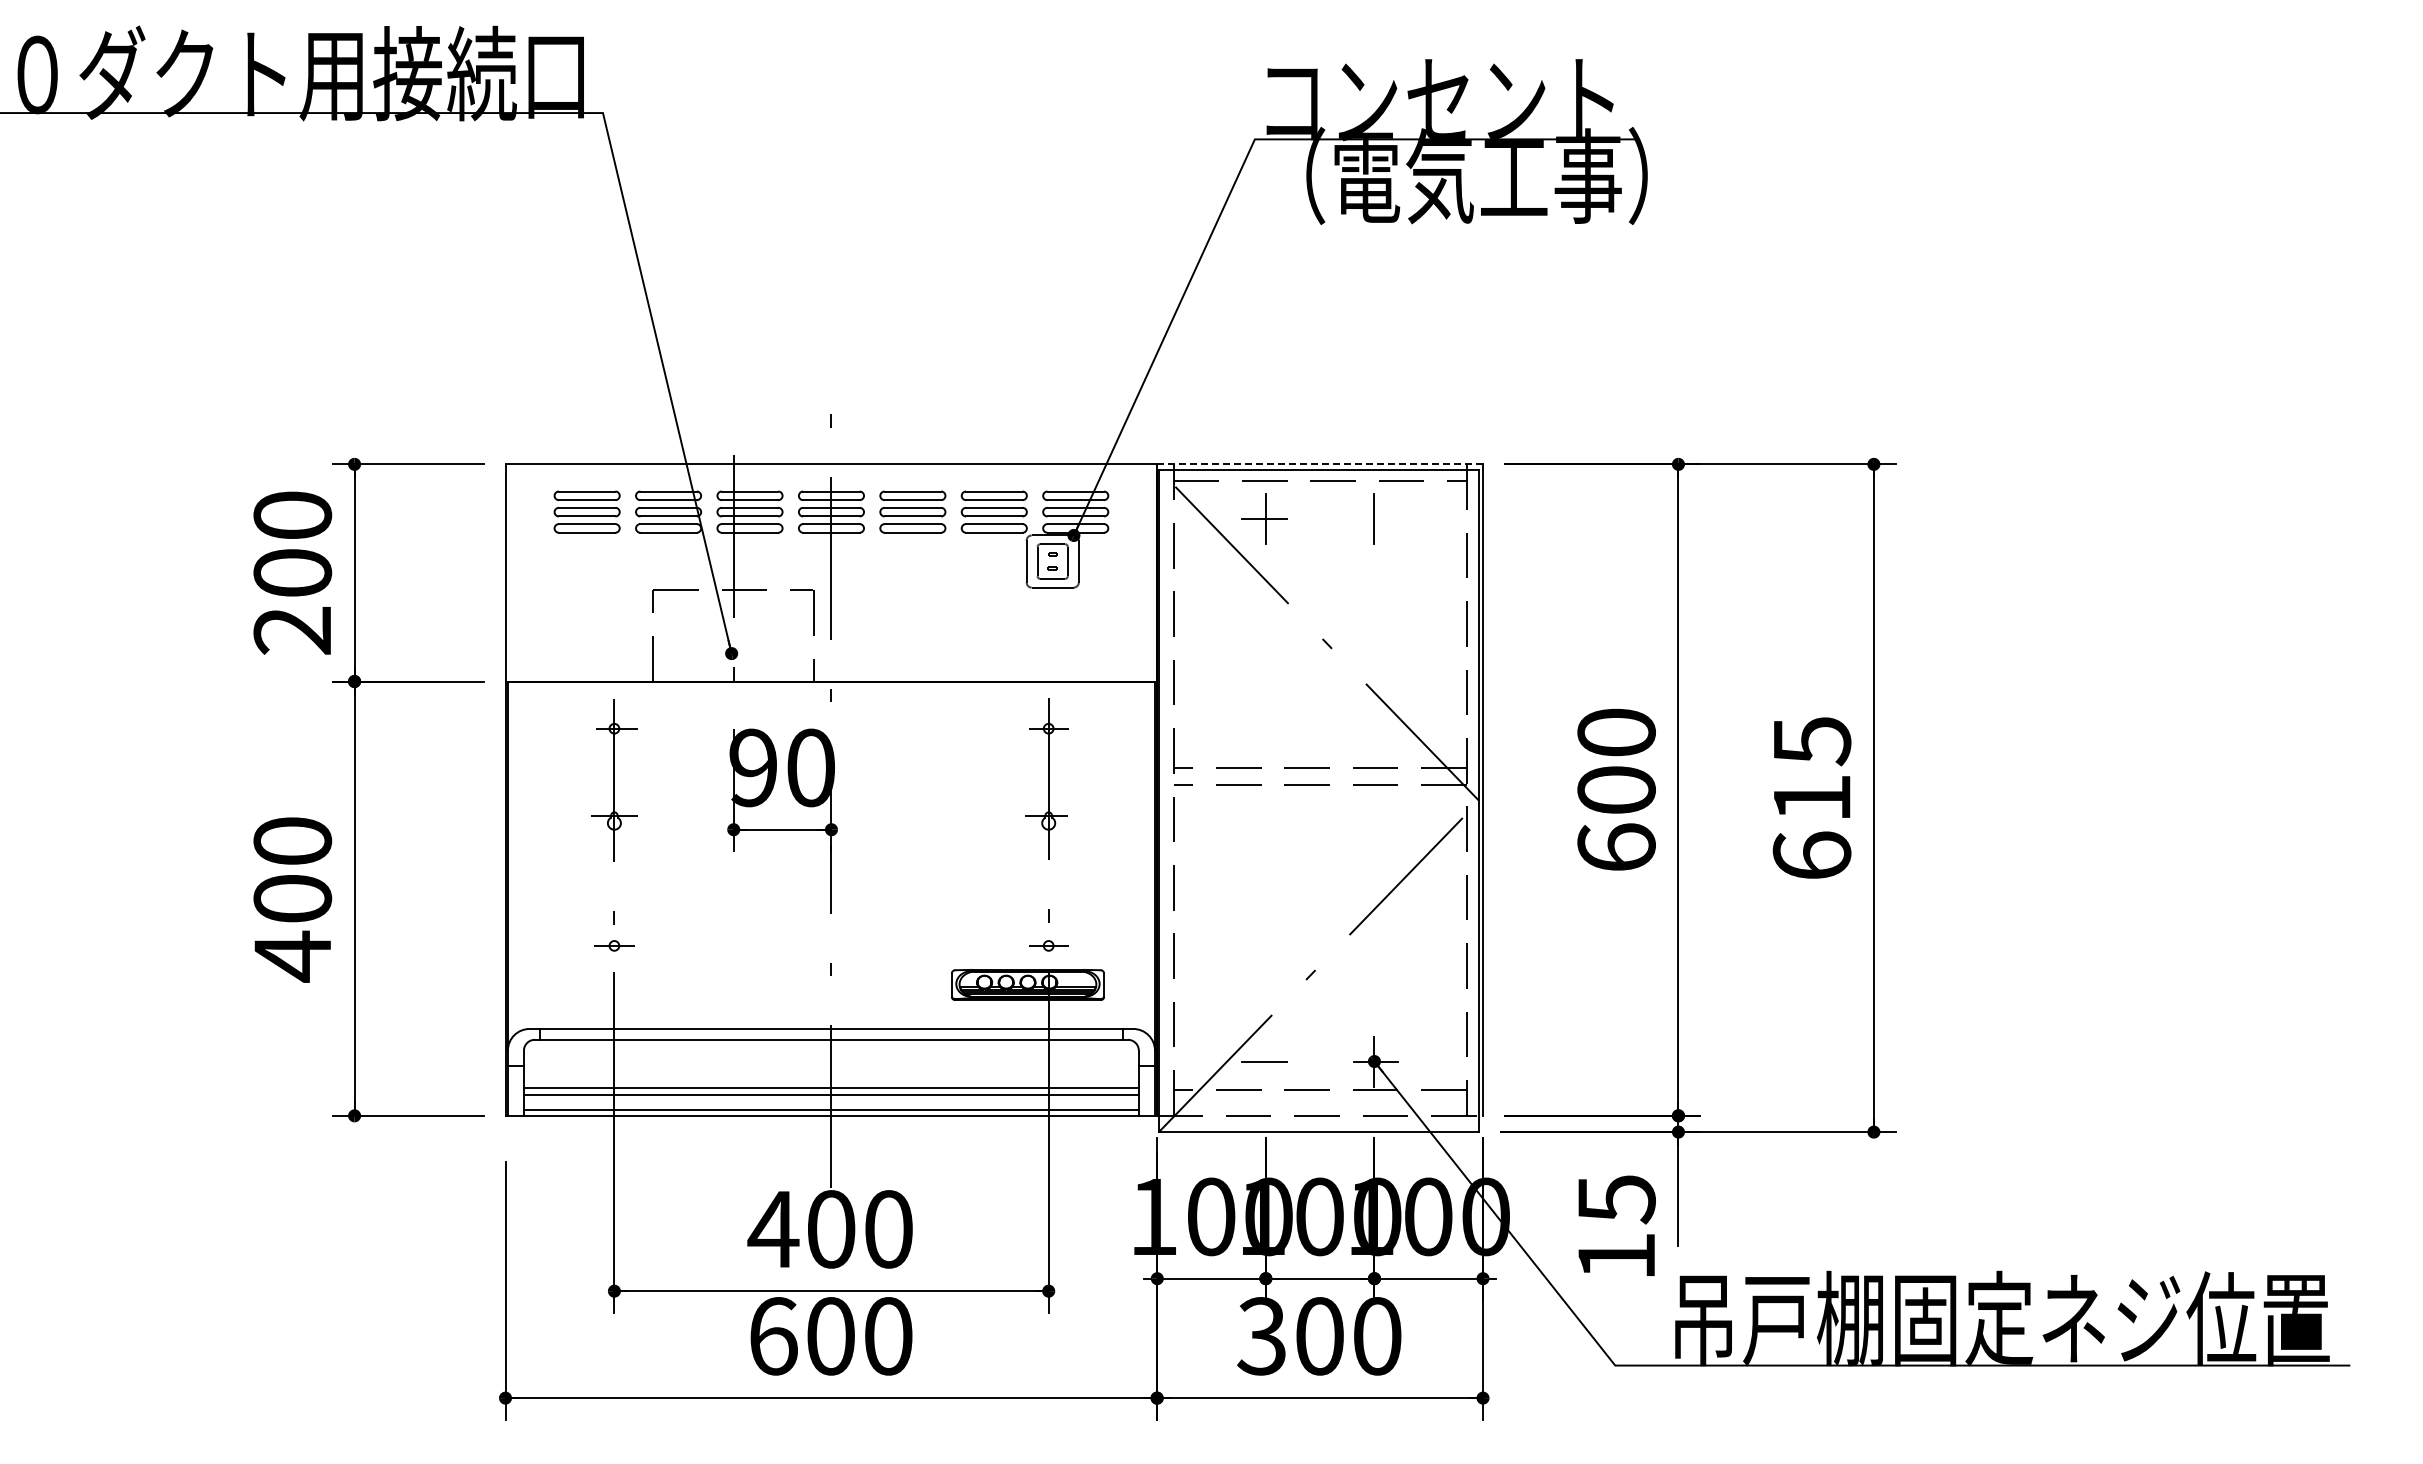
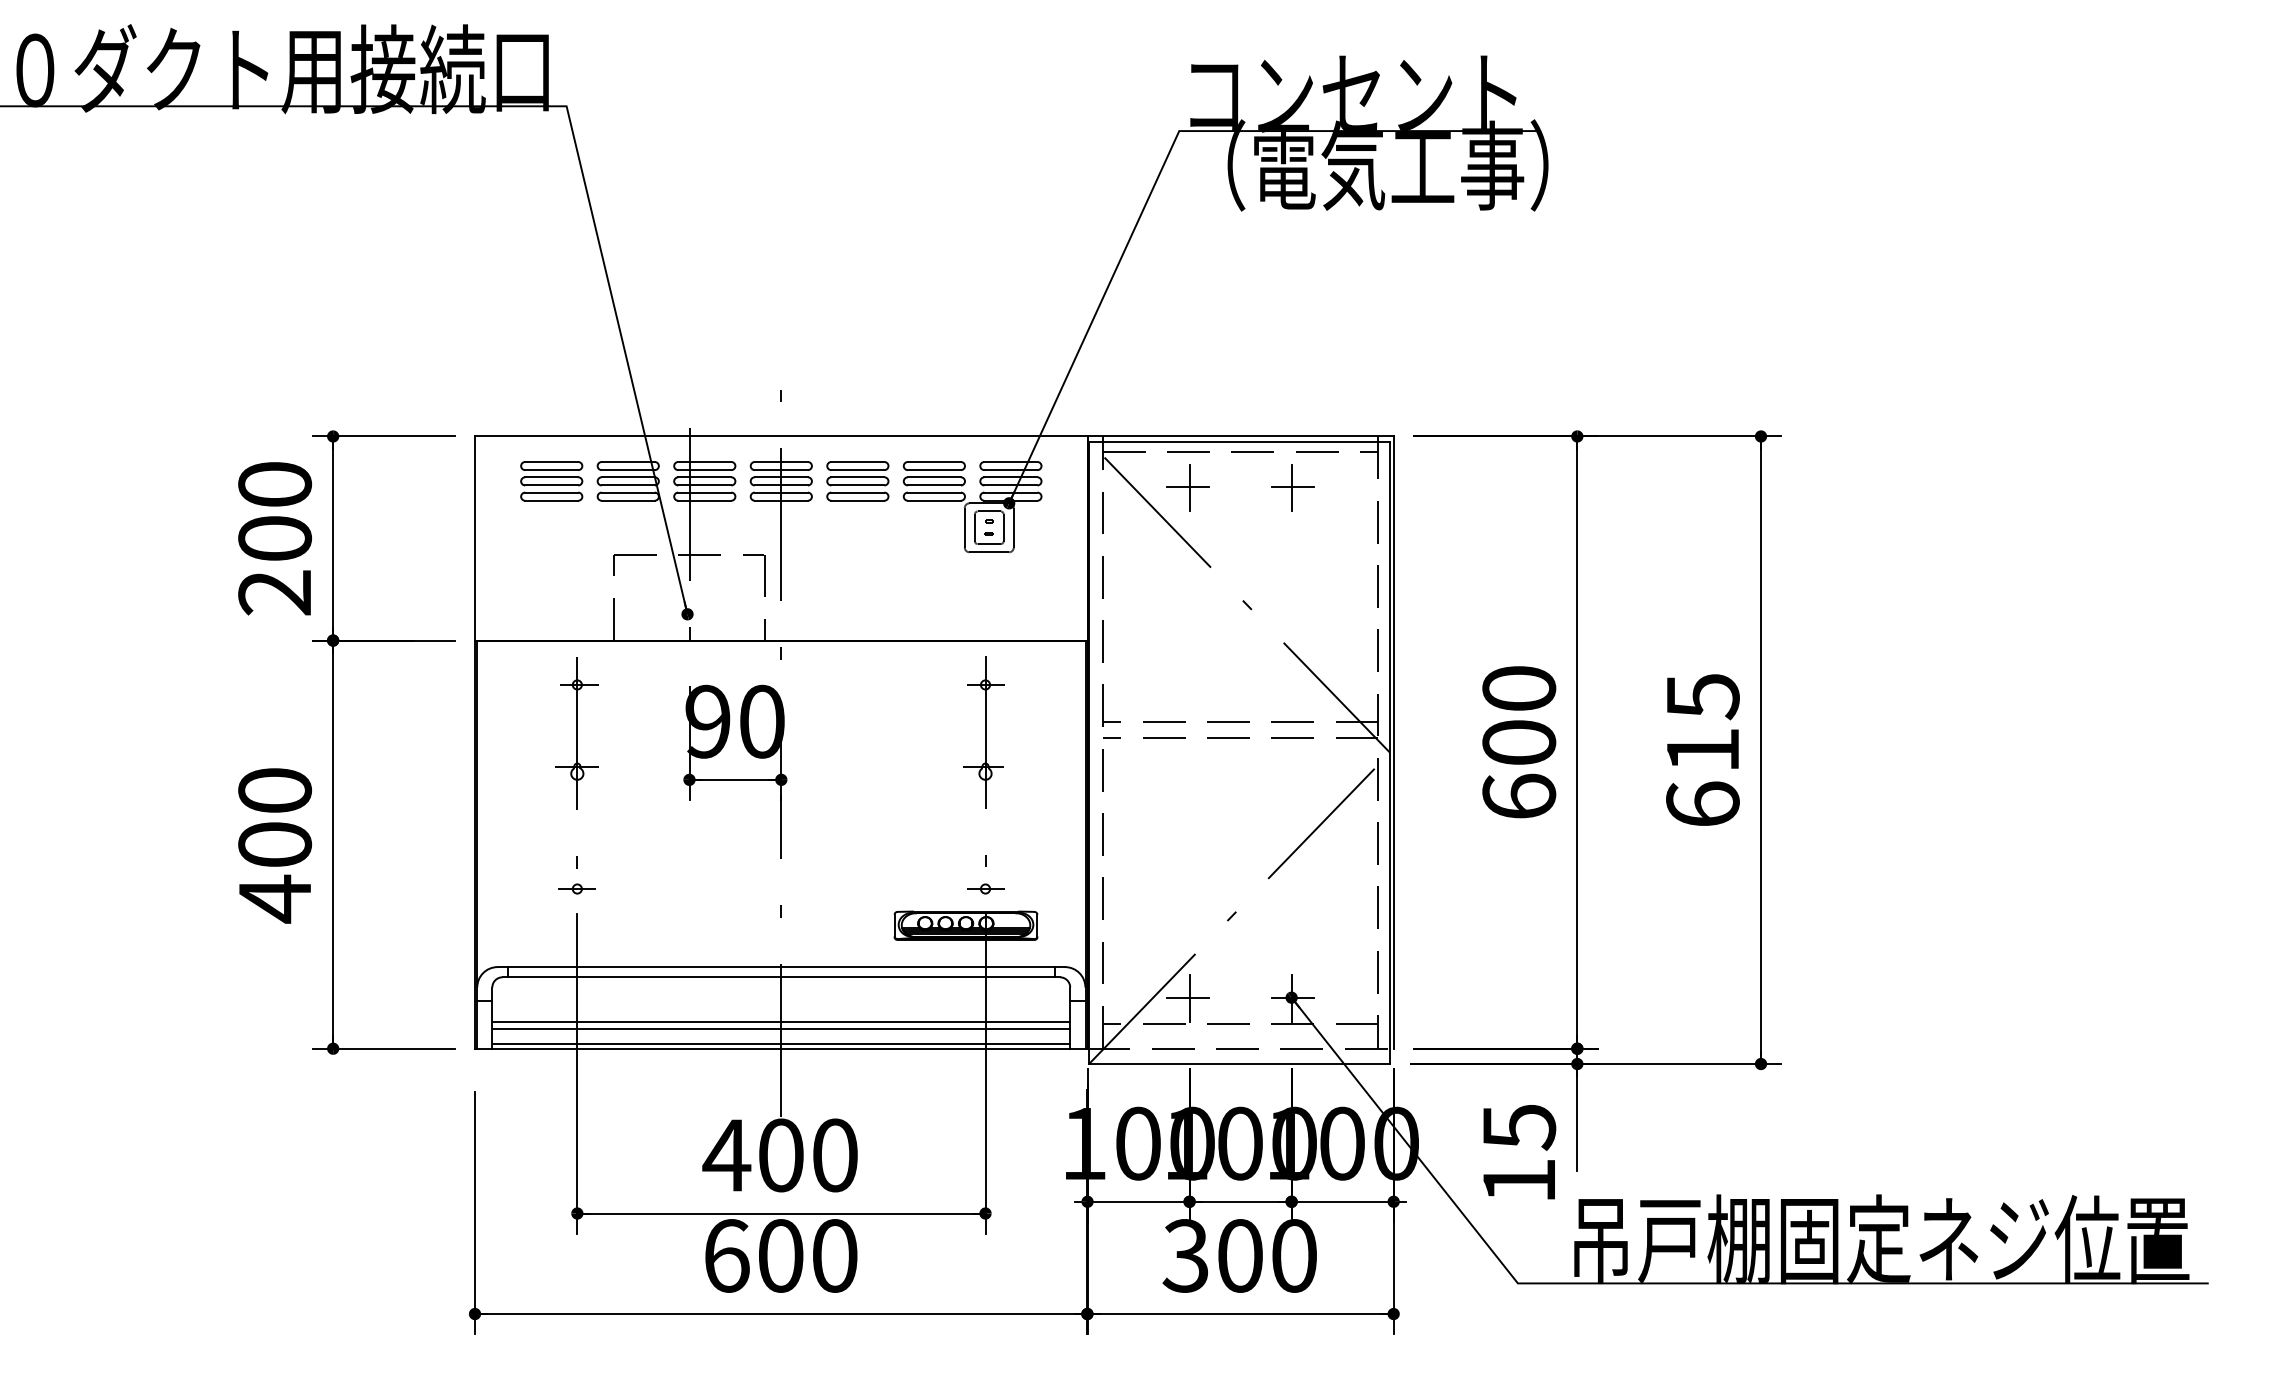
line: (1320, 464) -> (1240, 436), dashed -> solid
line: (1375, 518) -> (1292, 487), added
line: (1265, 1062) -> (1189, 998), added

